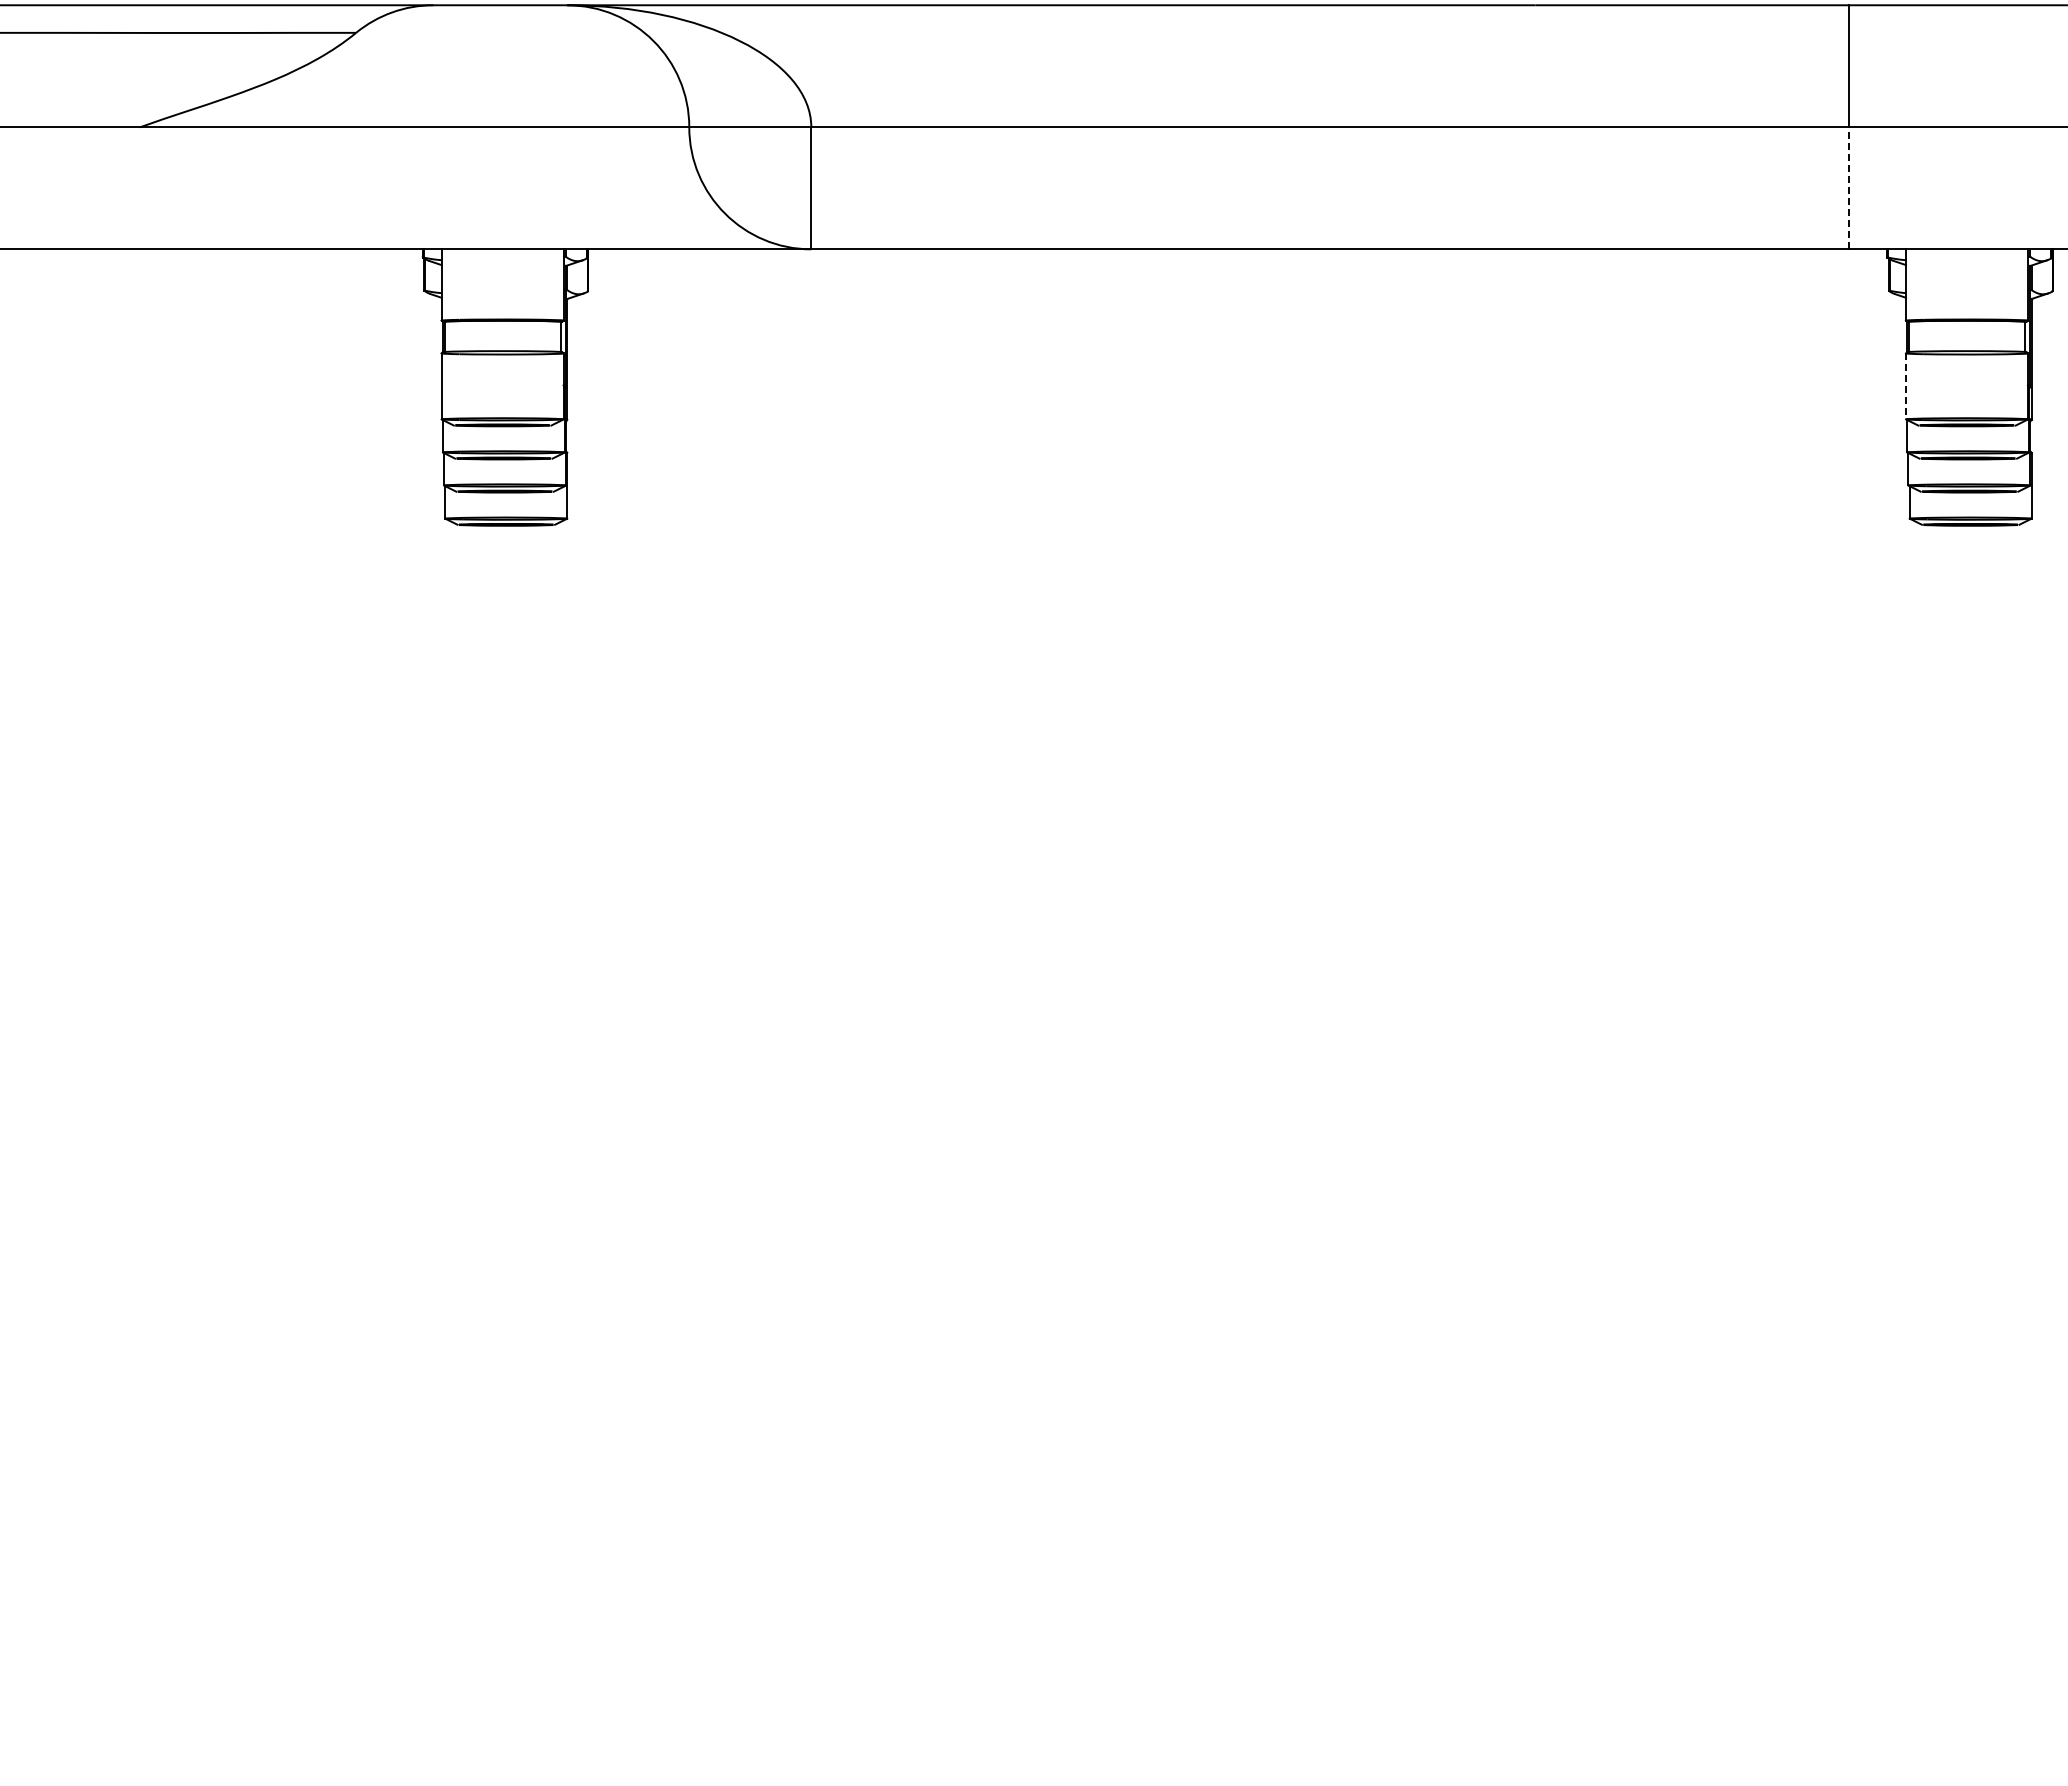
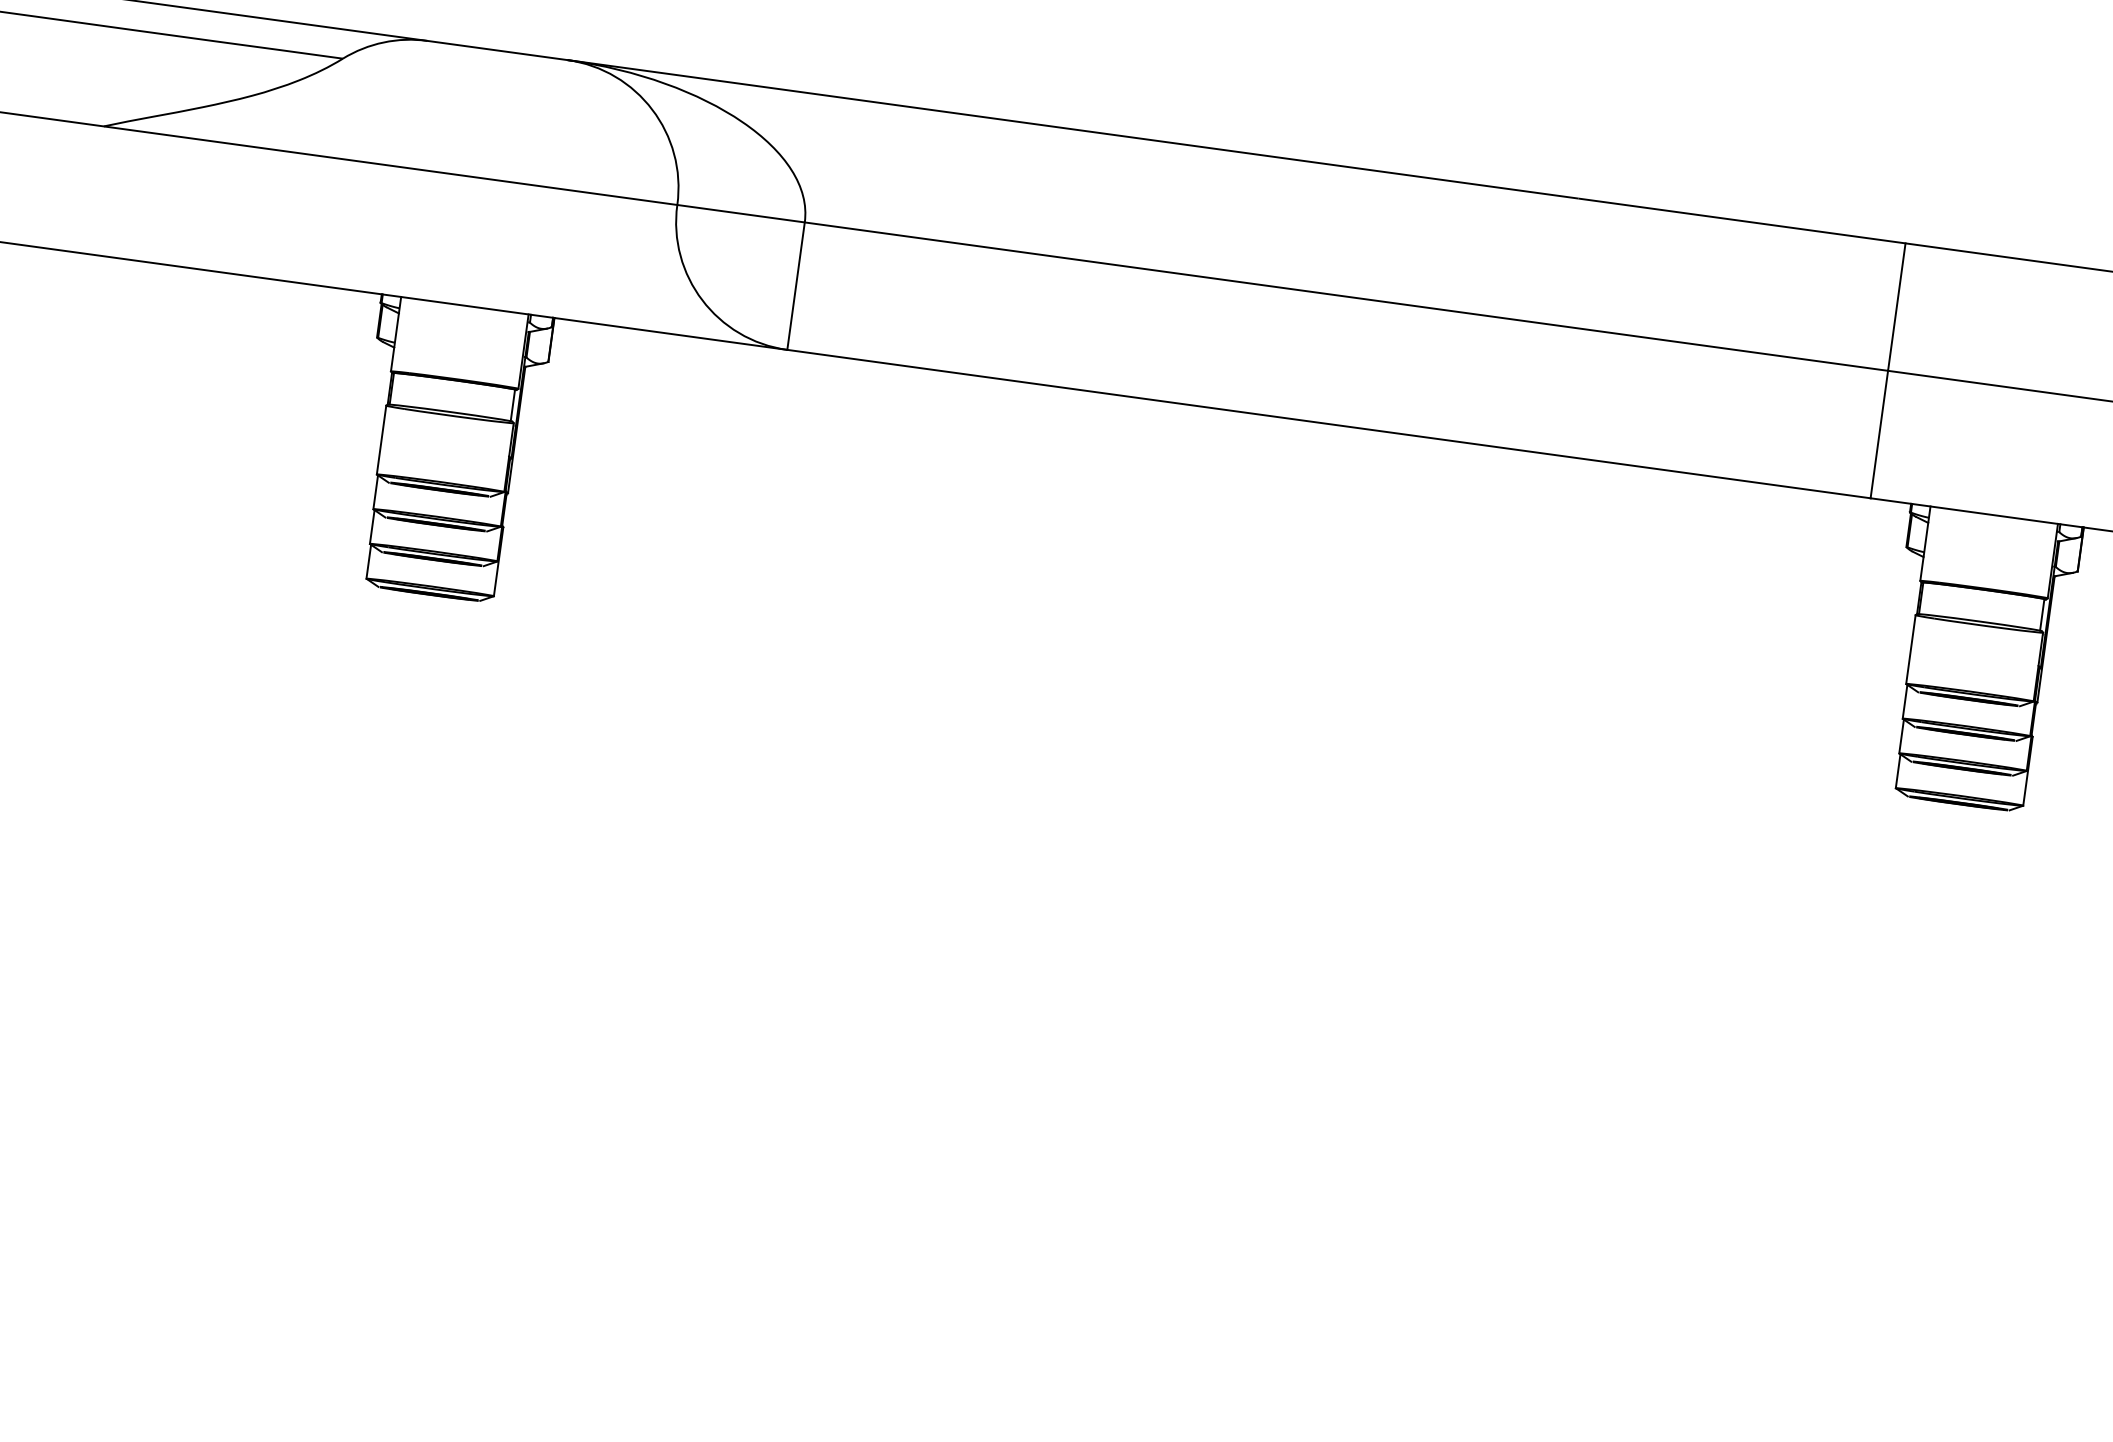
line: (1848, 187) -> (1879, 433), dashed -> solid
line: (1905, 386) -> (1910, 649), dashed -> solid

